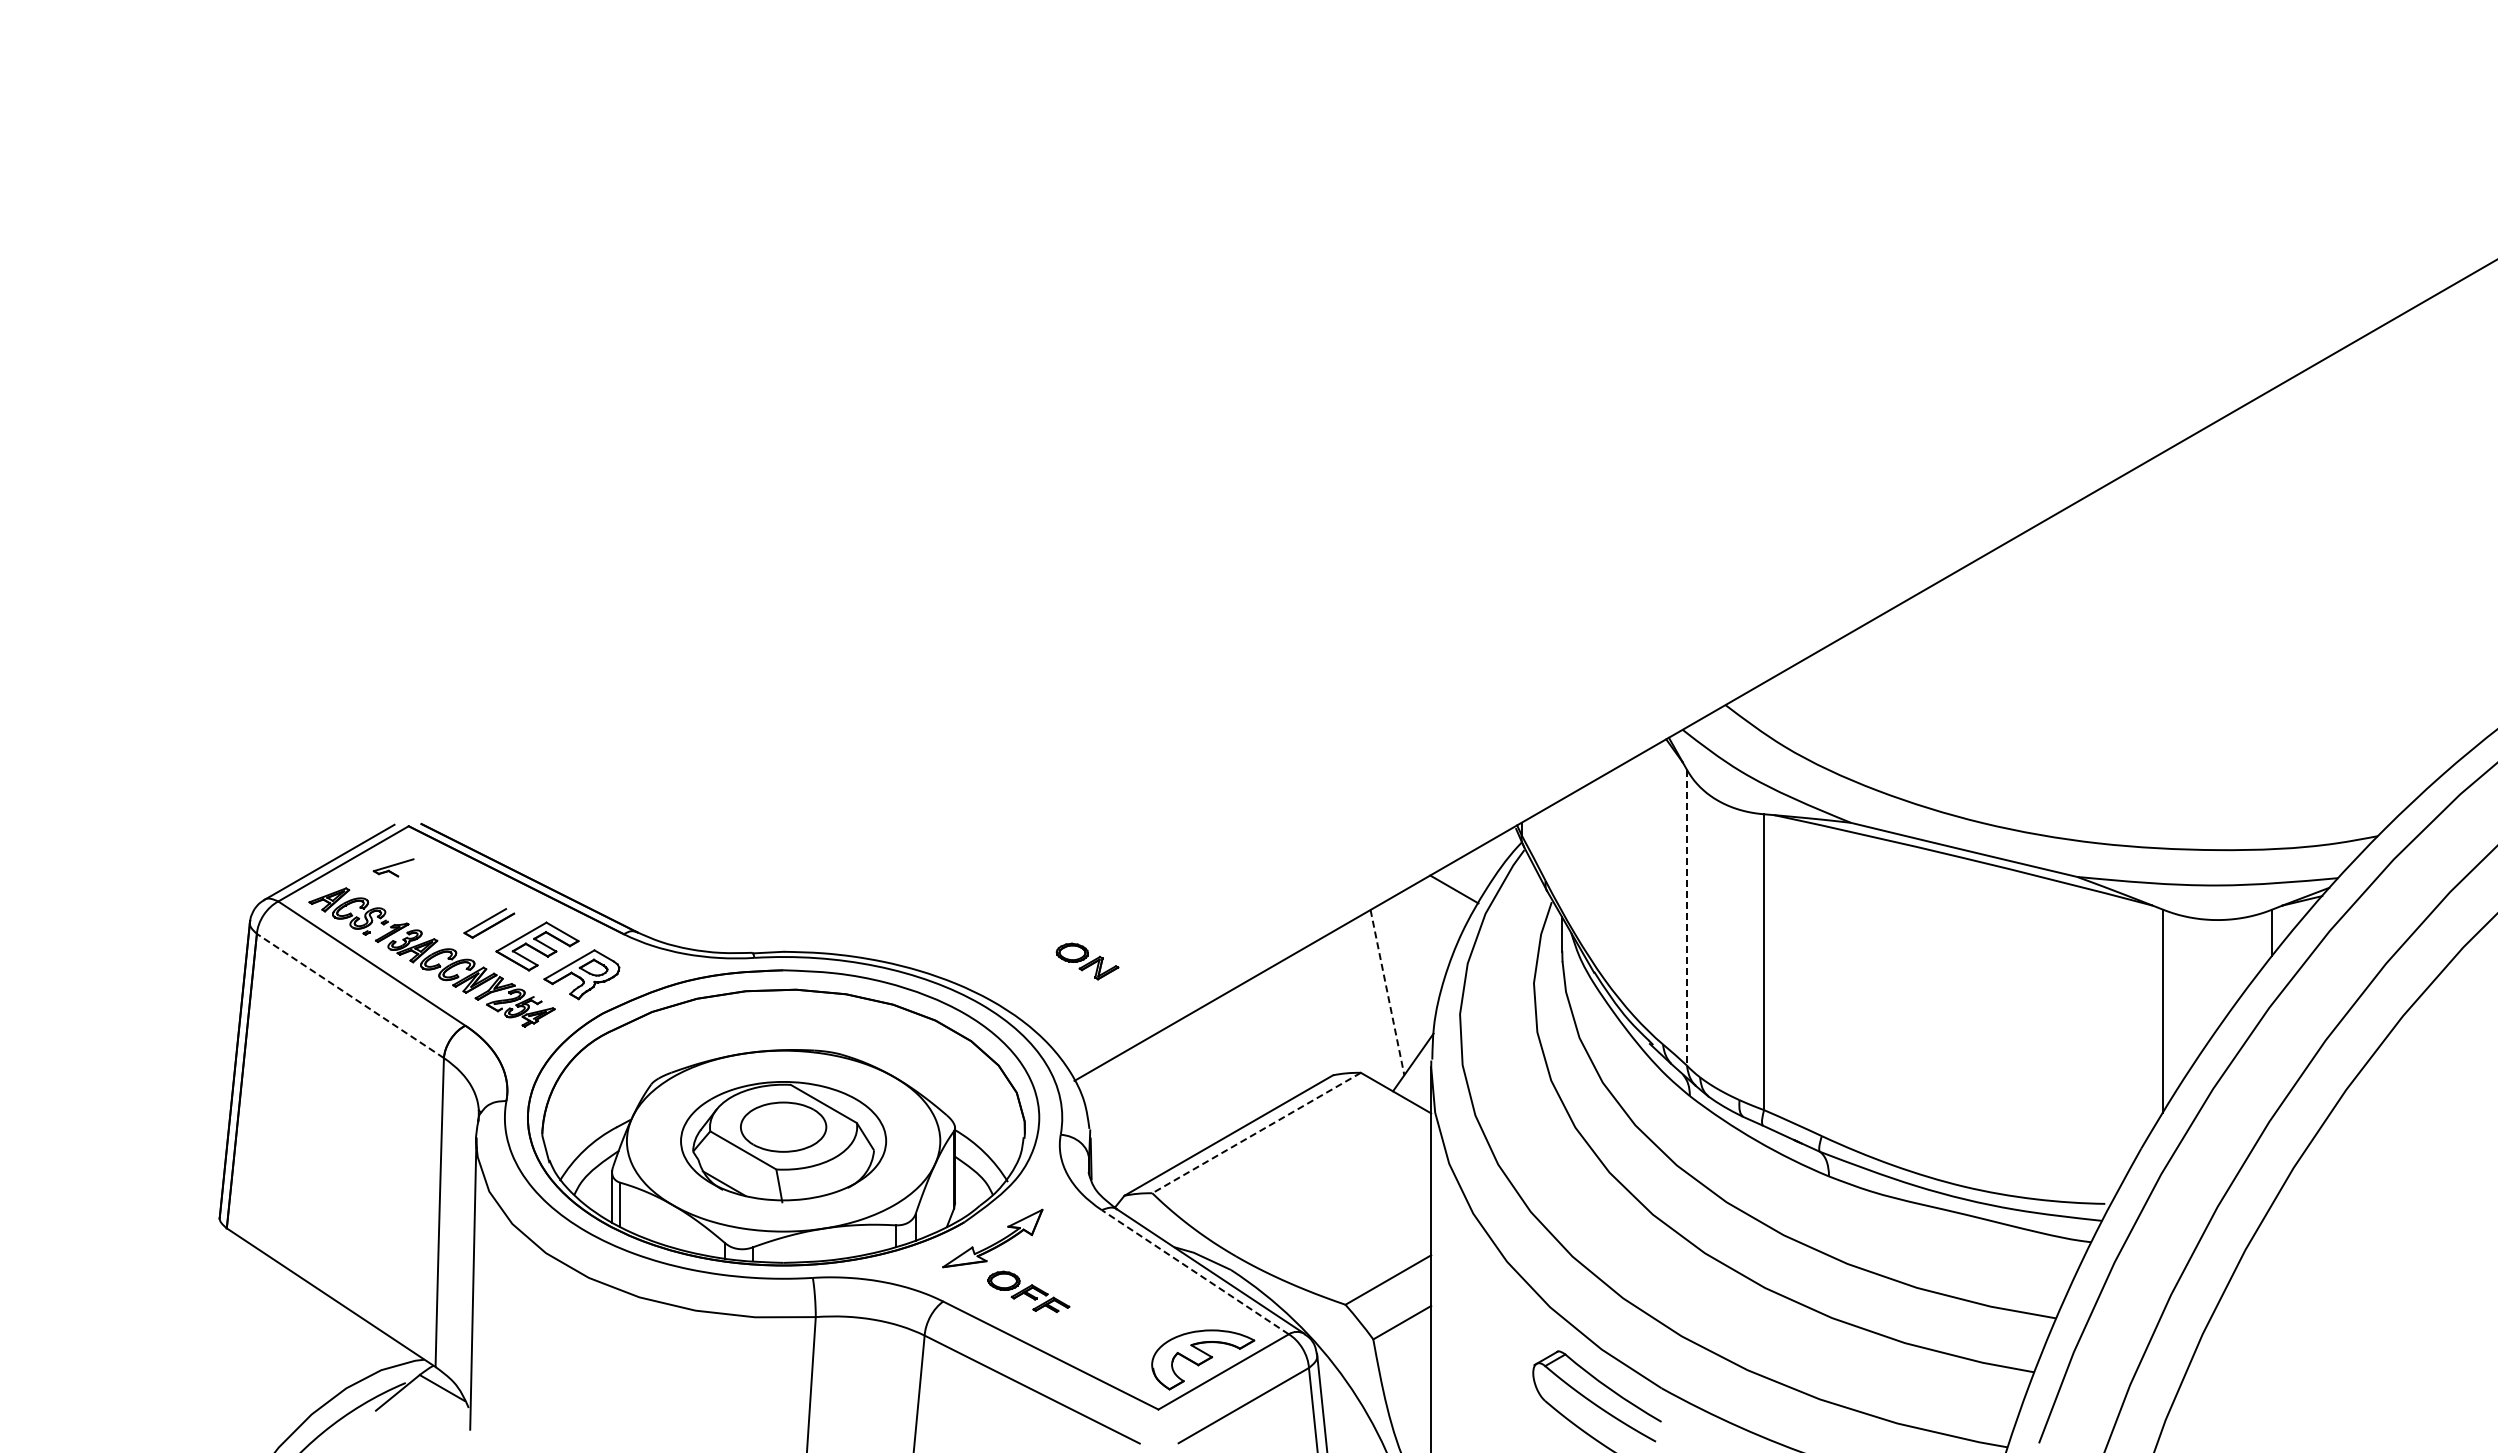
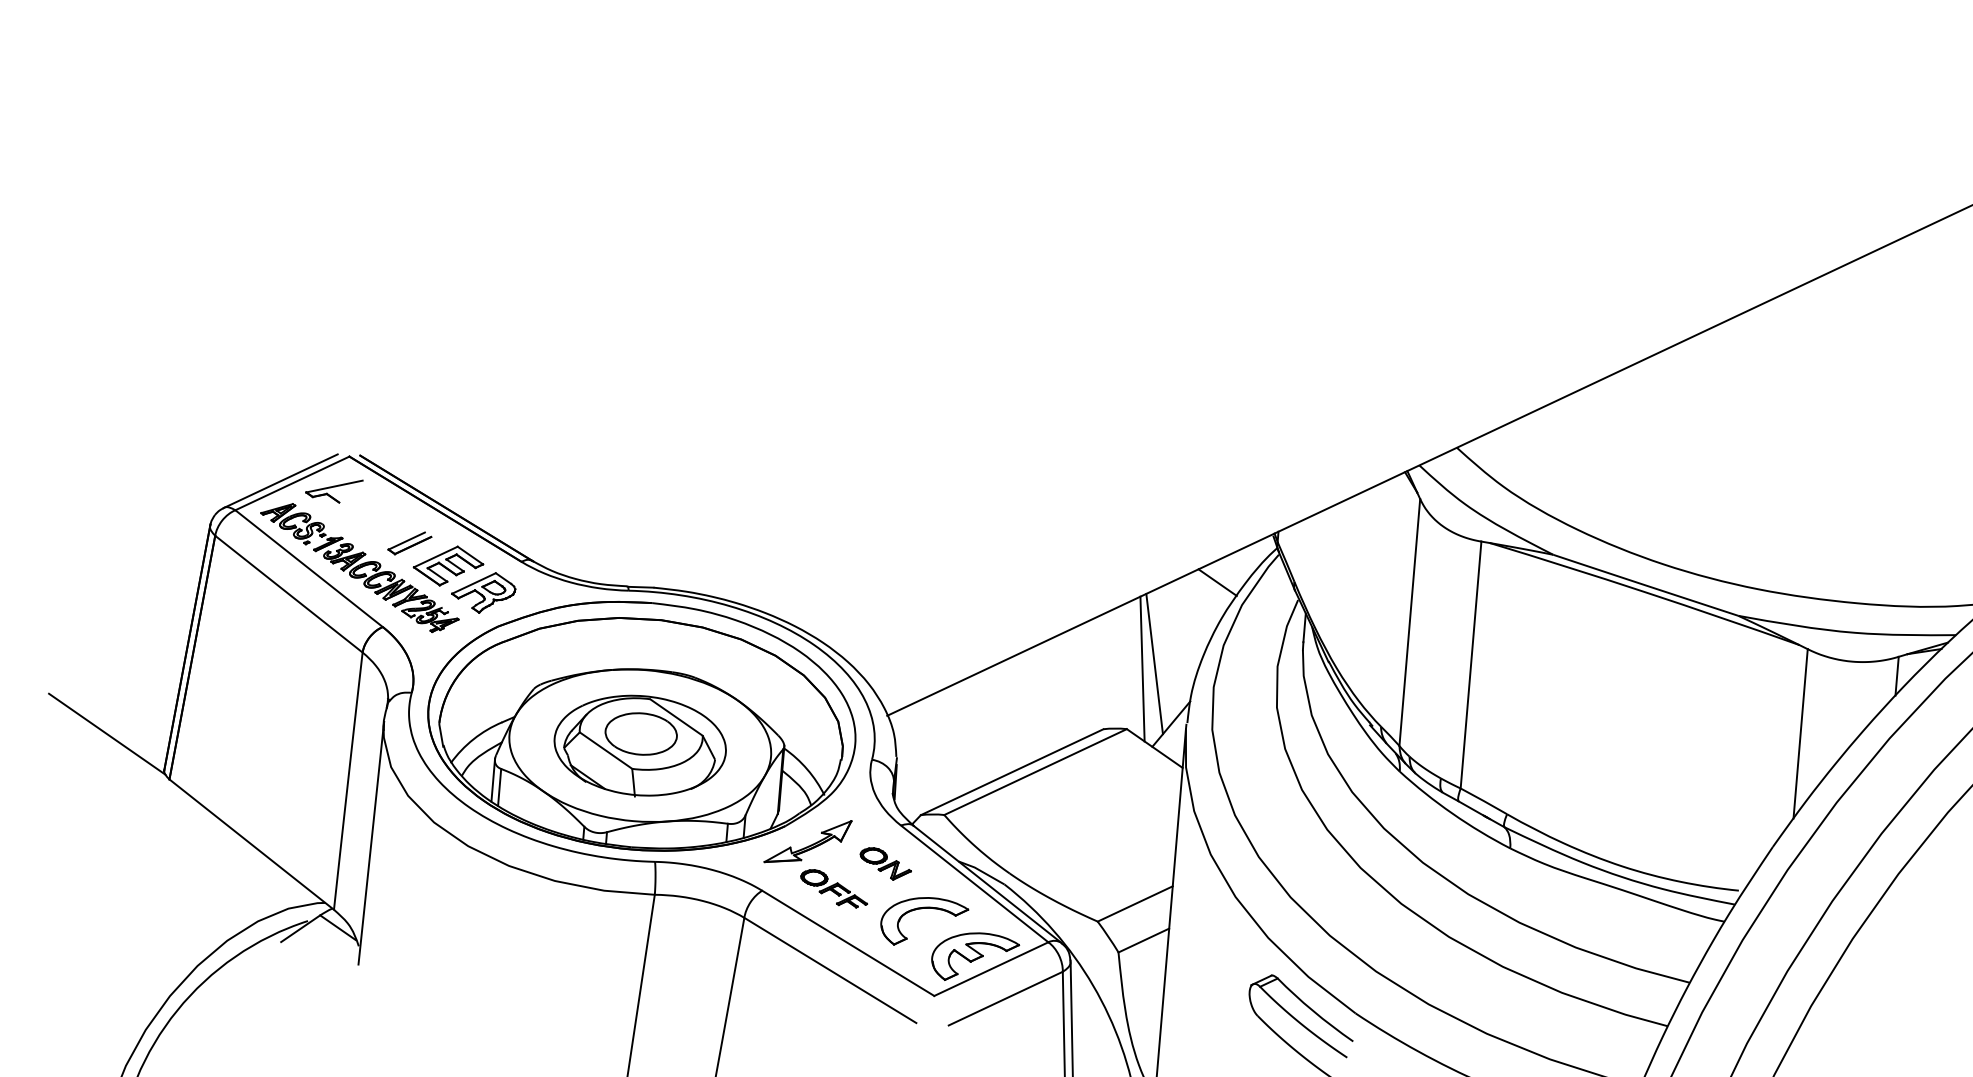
part: (393, 867) -> (333, 489), size x1.67
line: (1686, 917) -> (1409, 622), dashed -> solid
part: (1087, 961) -> (885, 864), moved
line: (1387, 993) -> (1154, 664), dashed -> solid
line: (350, 995) -> (289, 593), dashed -> solid
line: (1373, 999) -> (1142, 668), added
line: (1256, 1133) -> (1035, 772), dashed -> solid
line: (147, 1180) -> (106, 733), added
line: (1194, 1271) -> (974, 883), dashed -> solid
part: (1135, 1307) -> (922, 909), added

